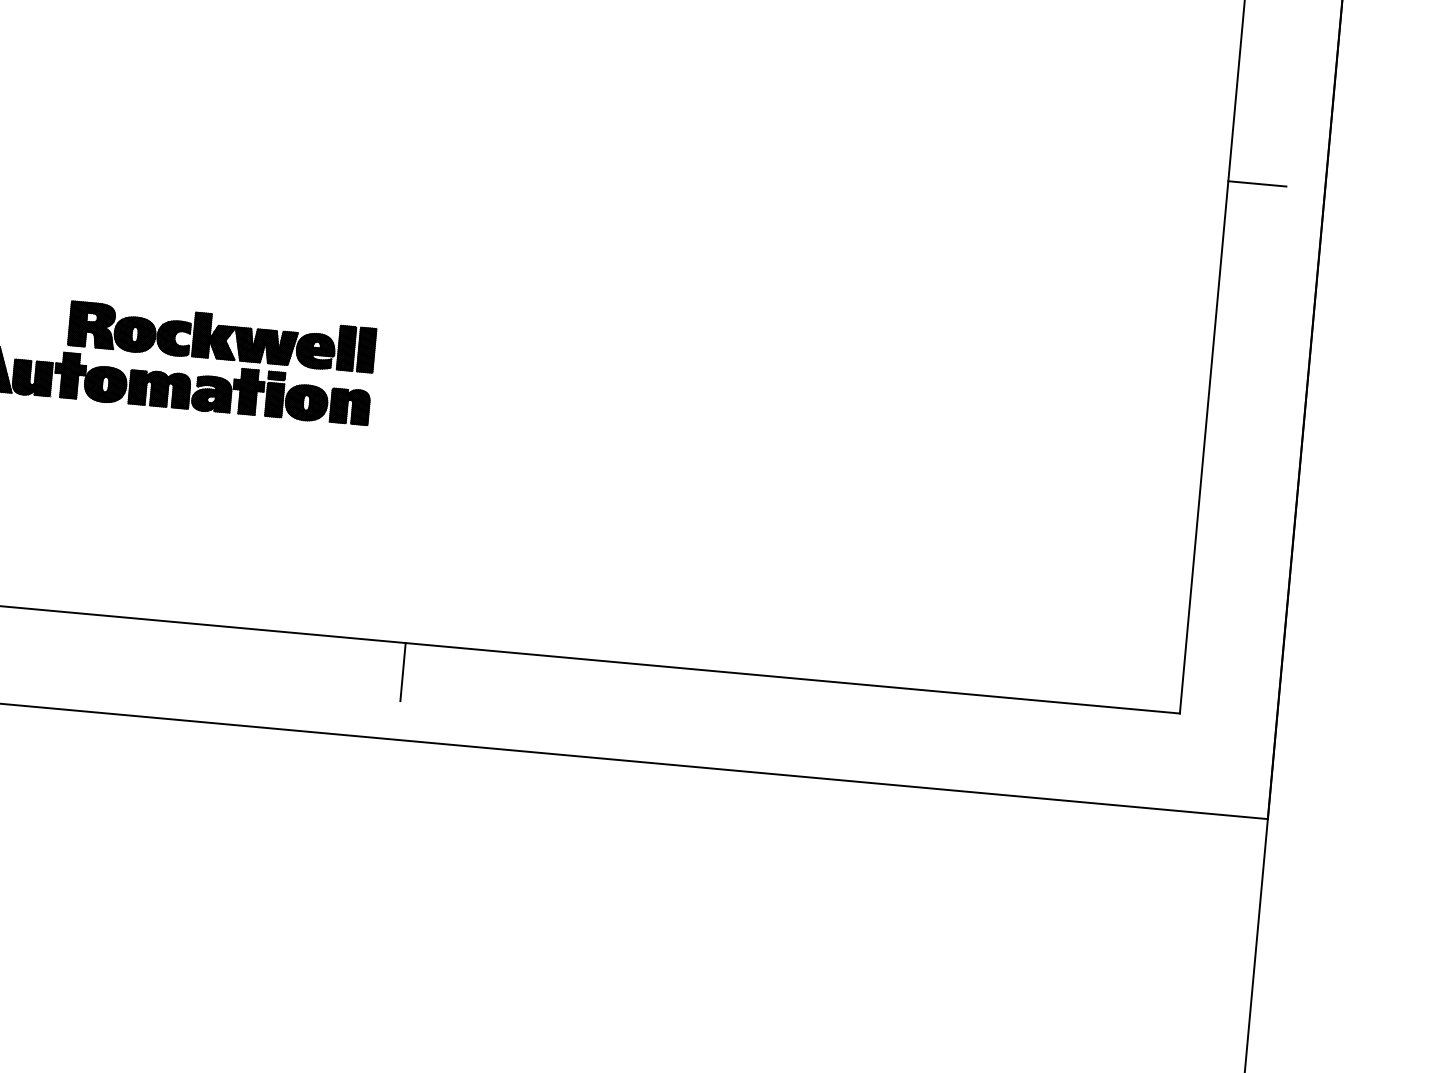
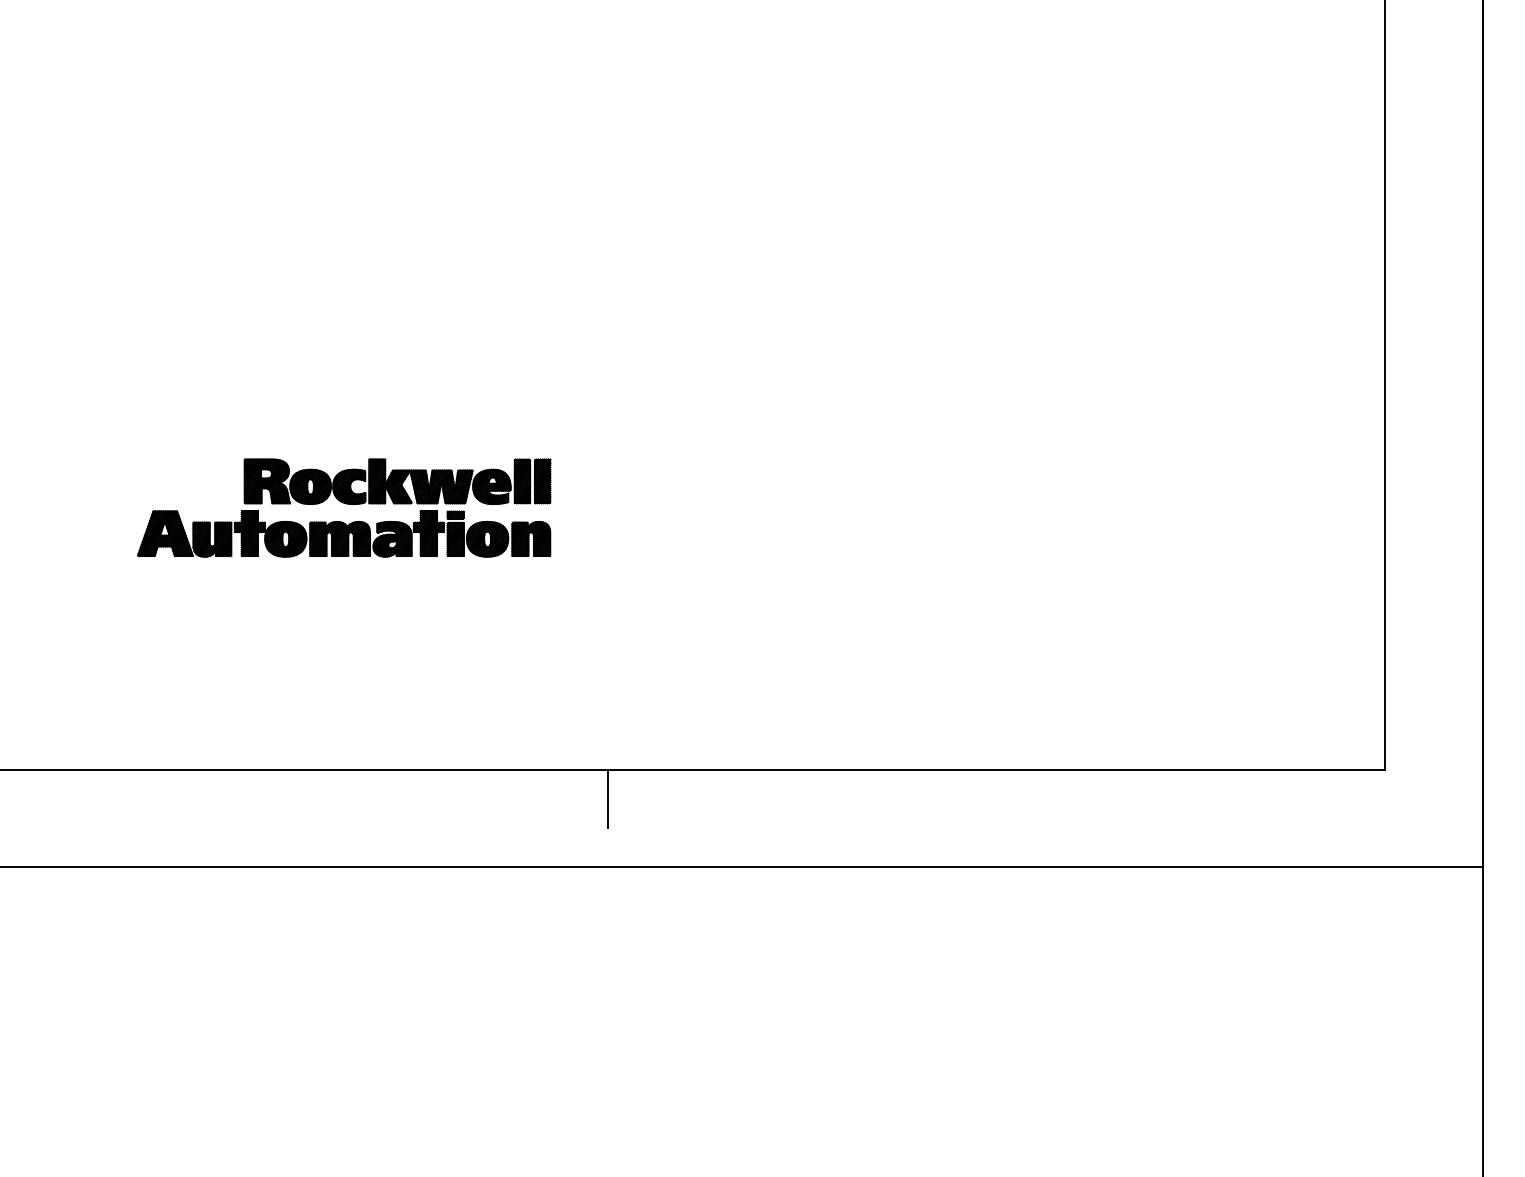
line: (1257, 184) -> (1414, 235), removed

